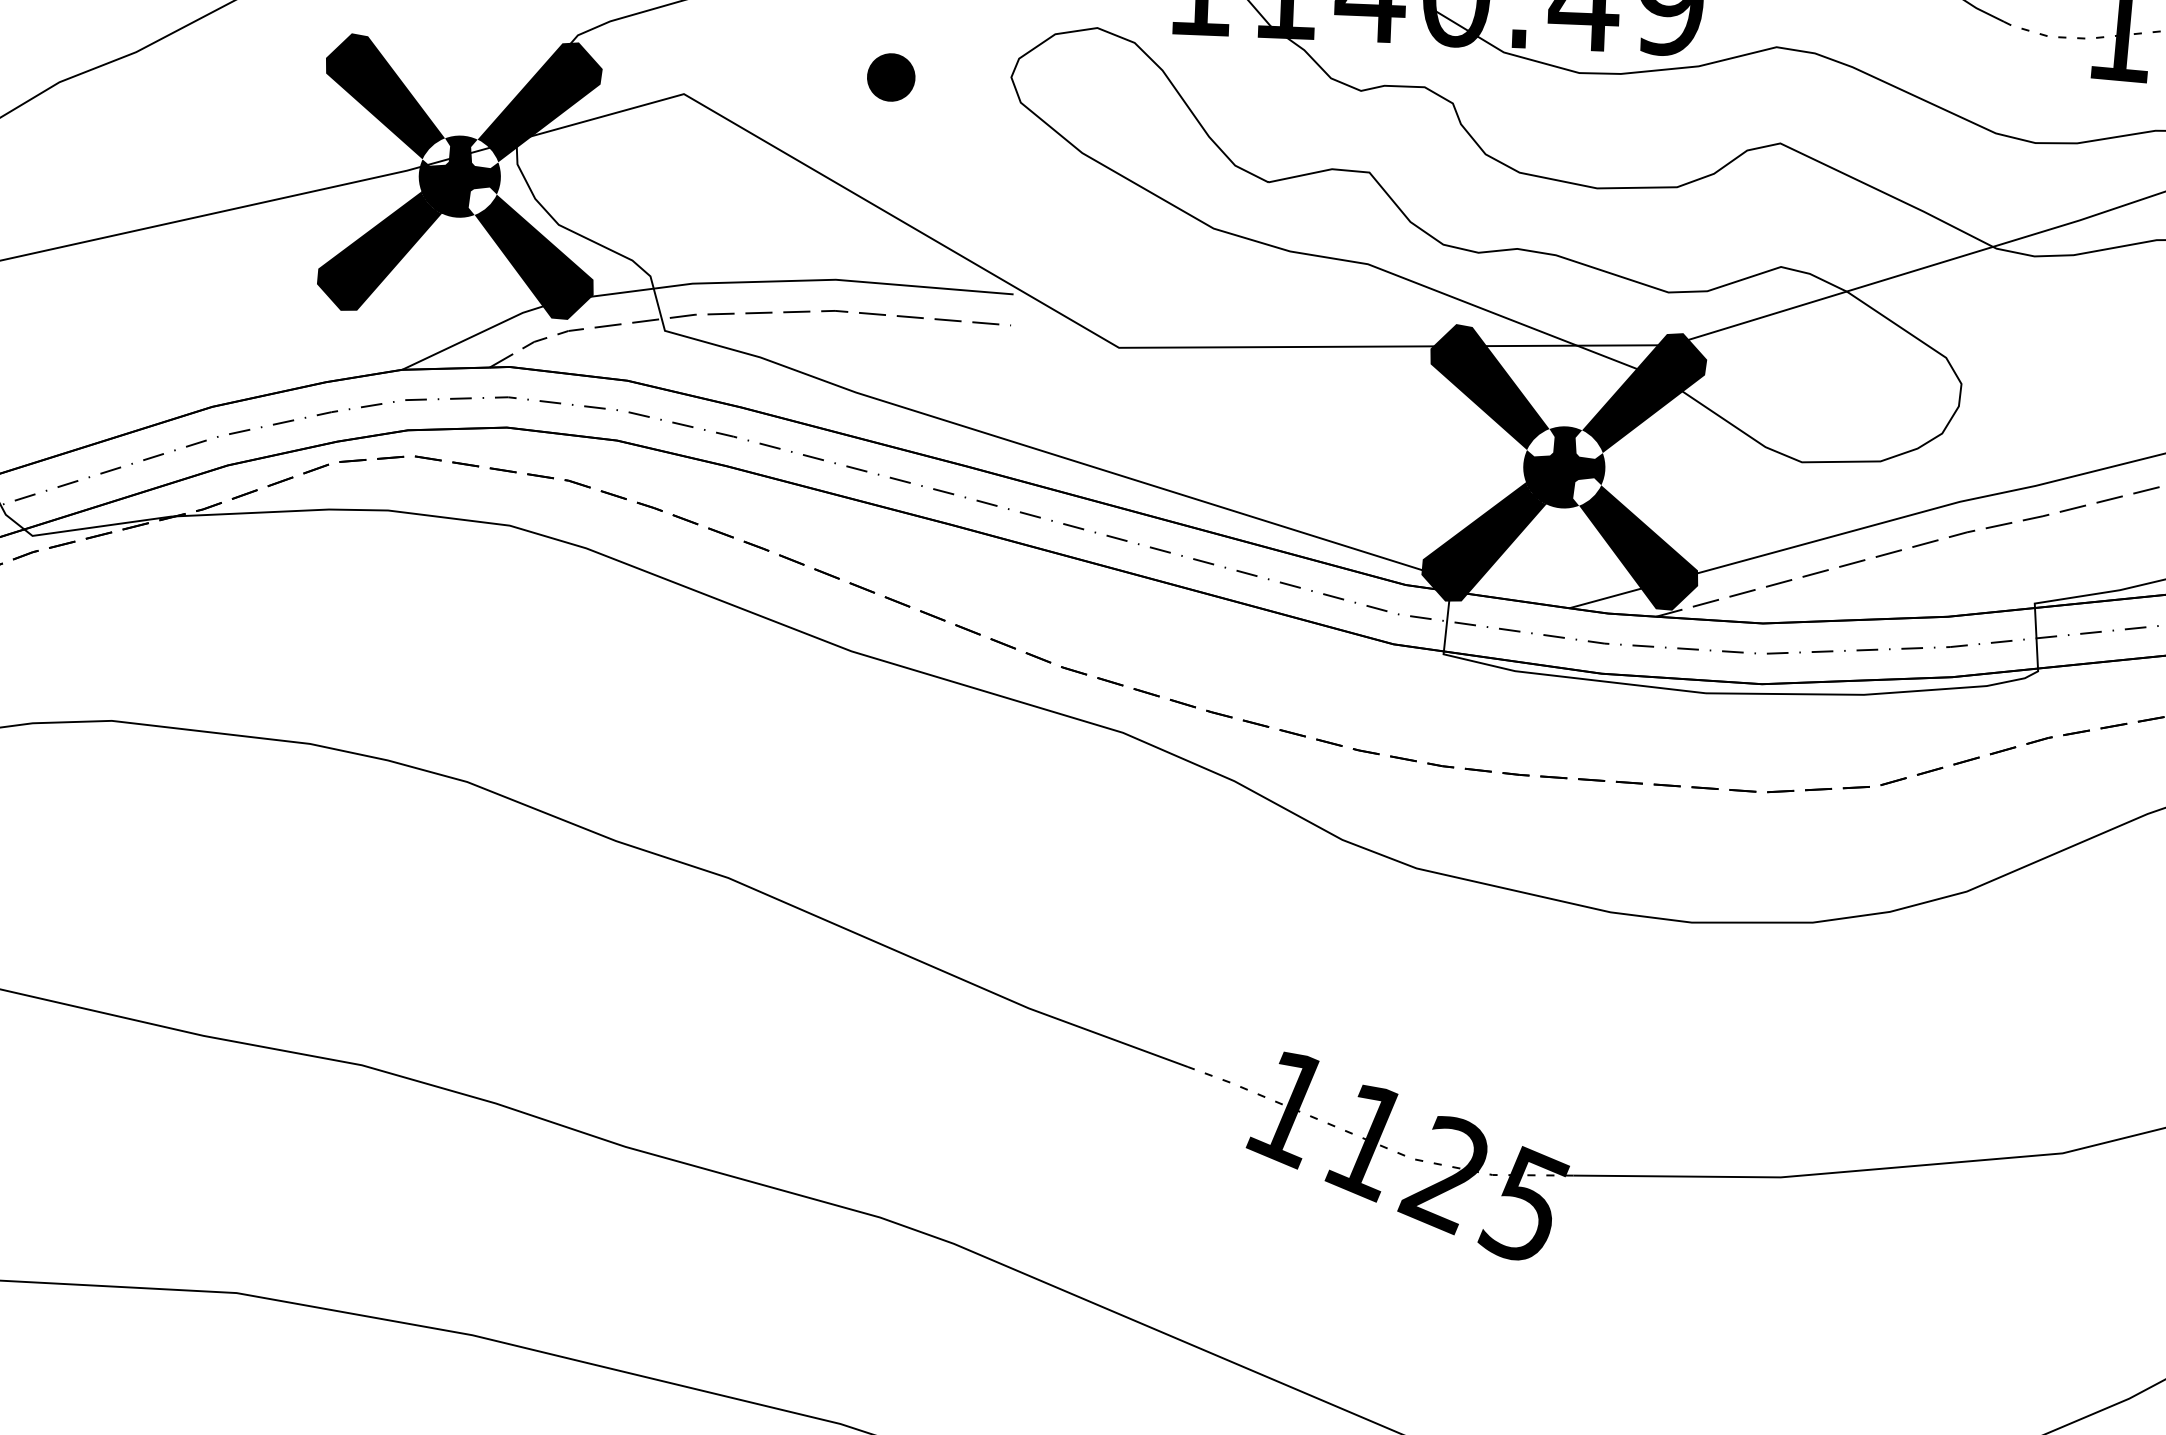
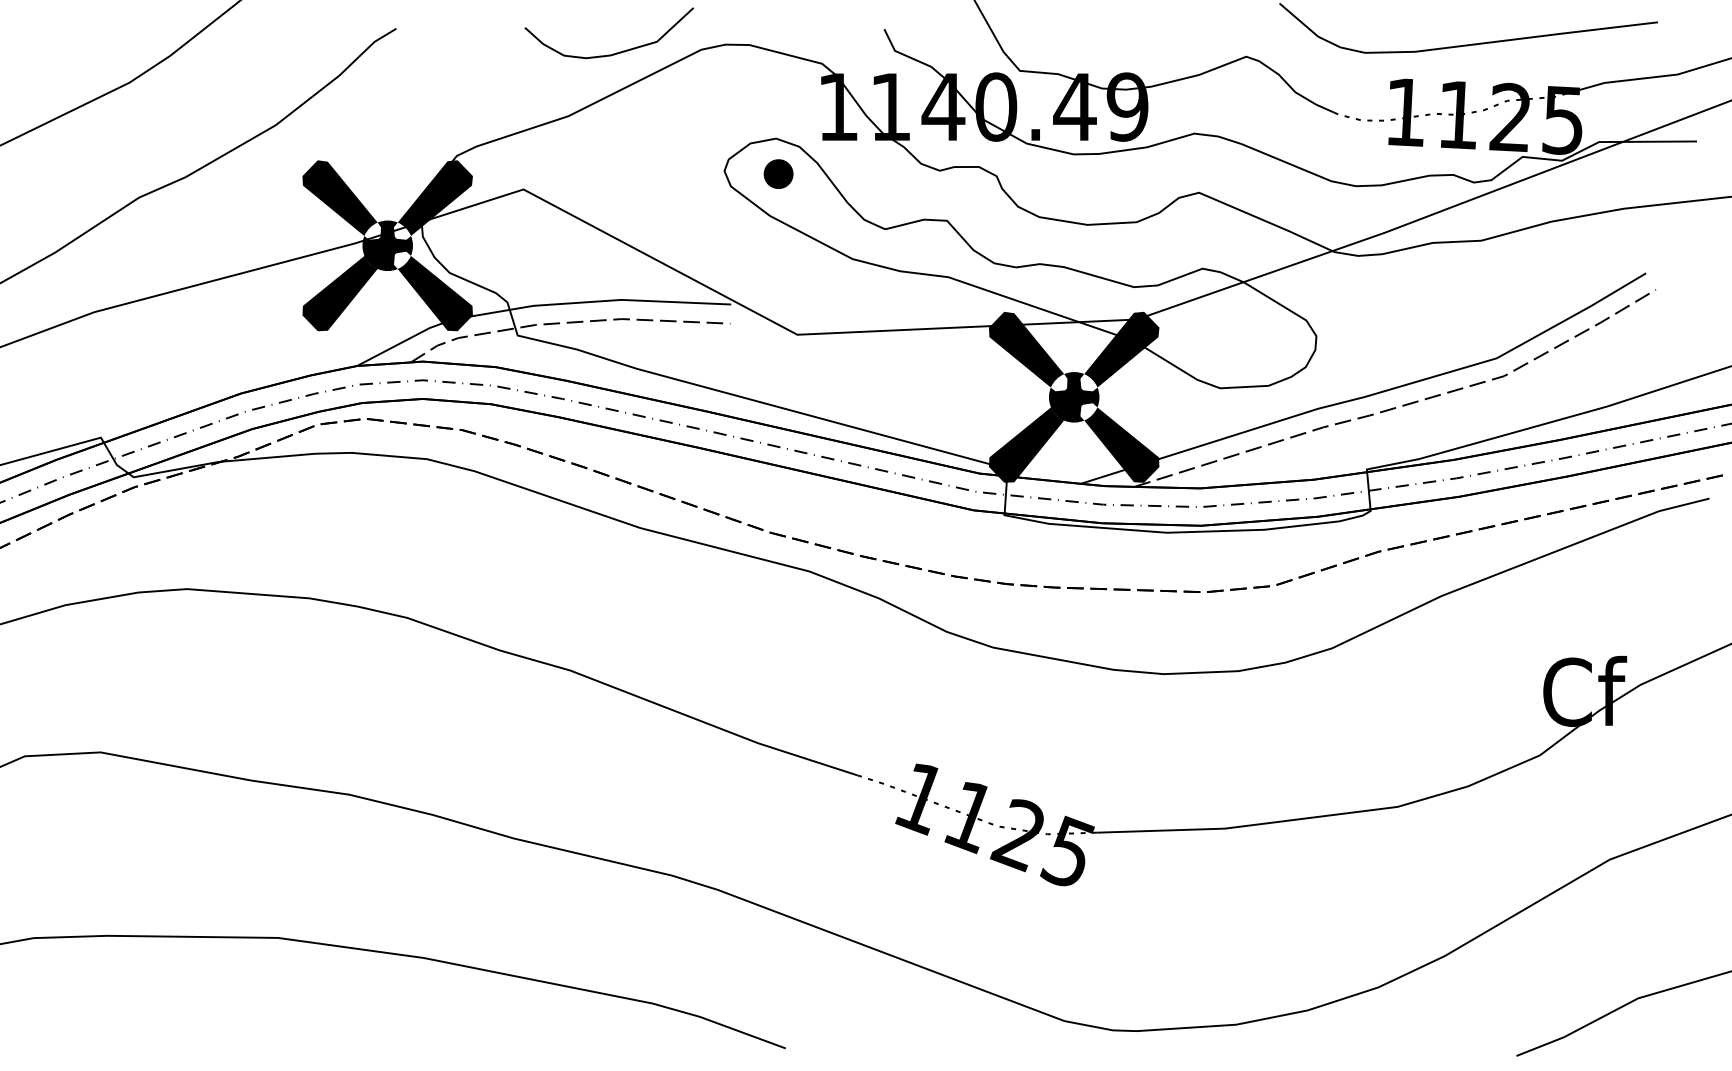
part: (891, 76) -> (778, 173), moved

